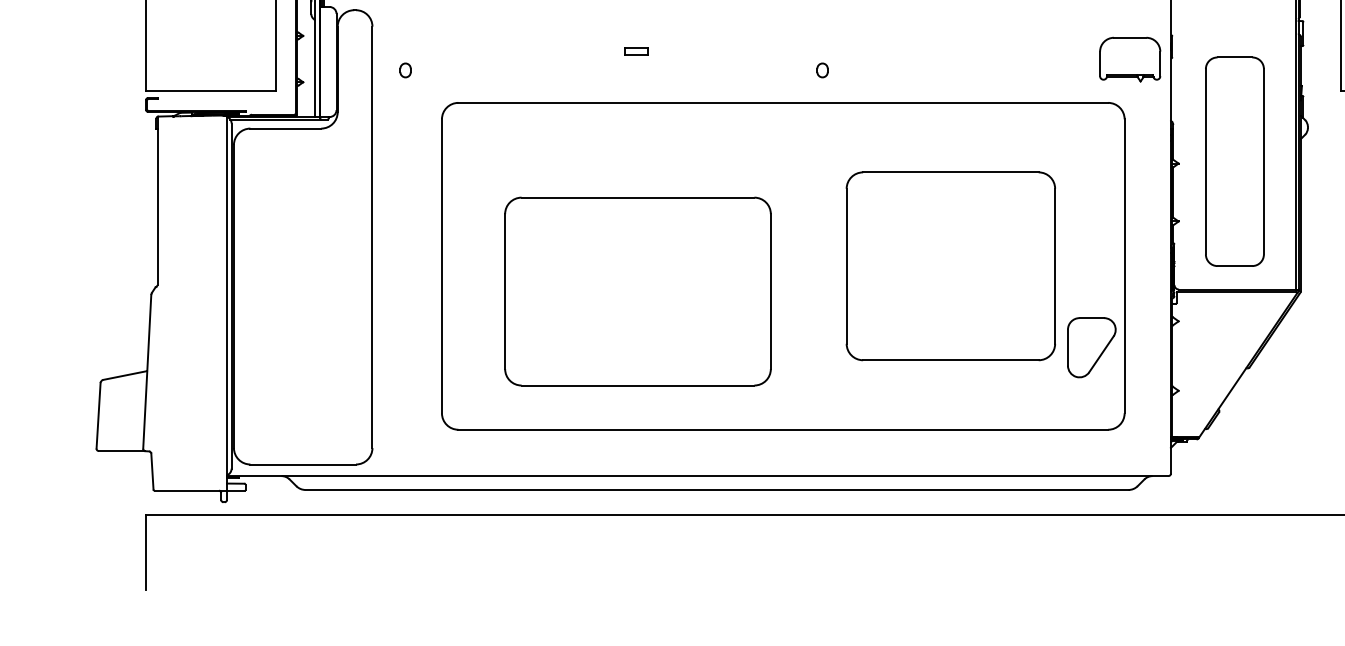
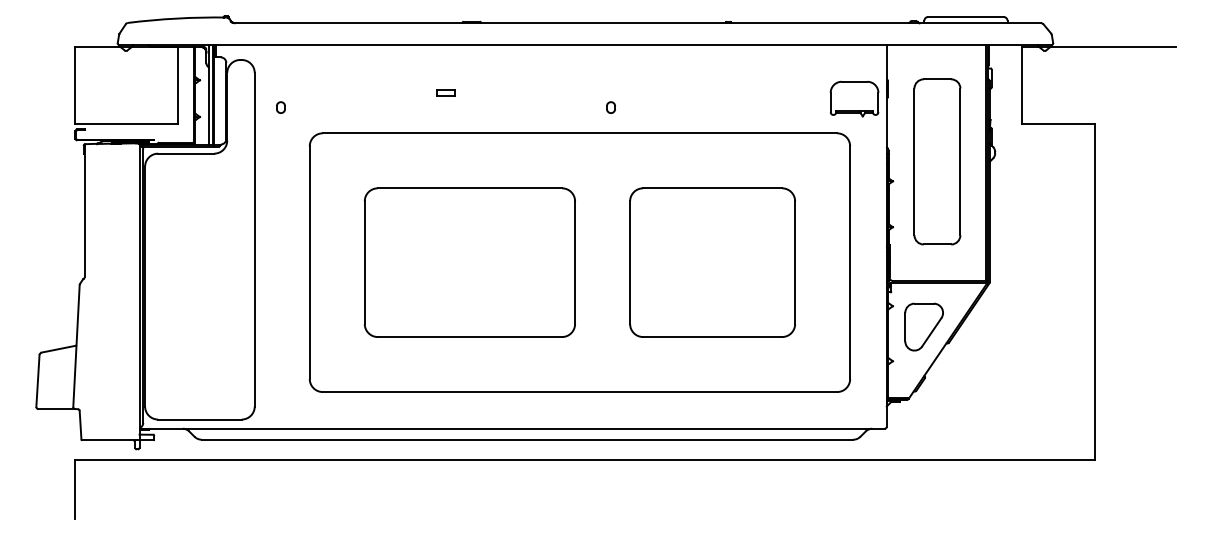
part: (636, 51) -> (445, 92), moved
part: (1234, 161) -> (937, 161), moved
part: (637, 291) -> (469, 262), moved
part: (1090, 346) -> (923, 326), moved

